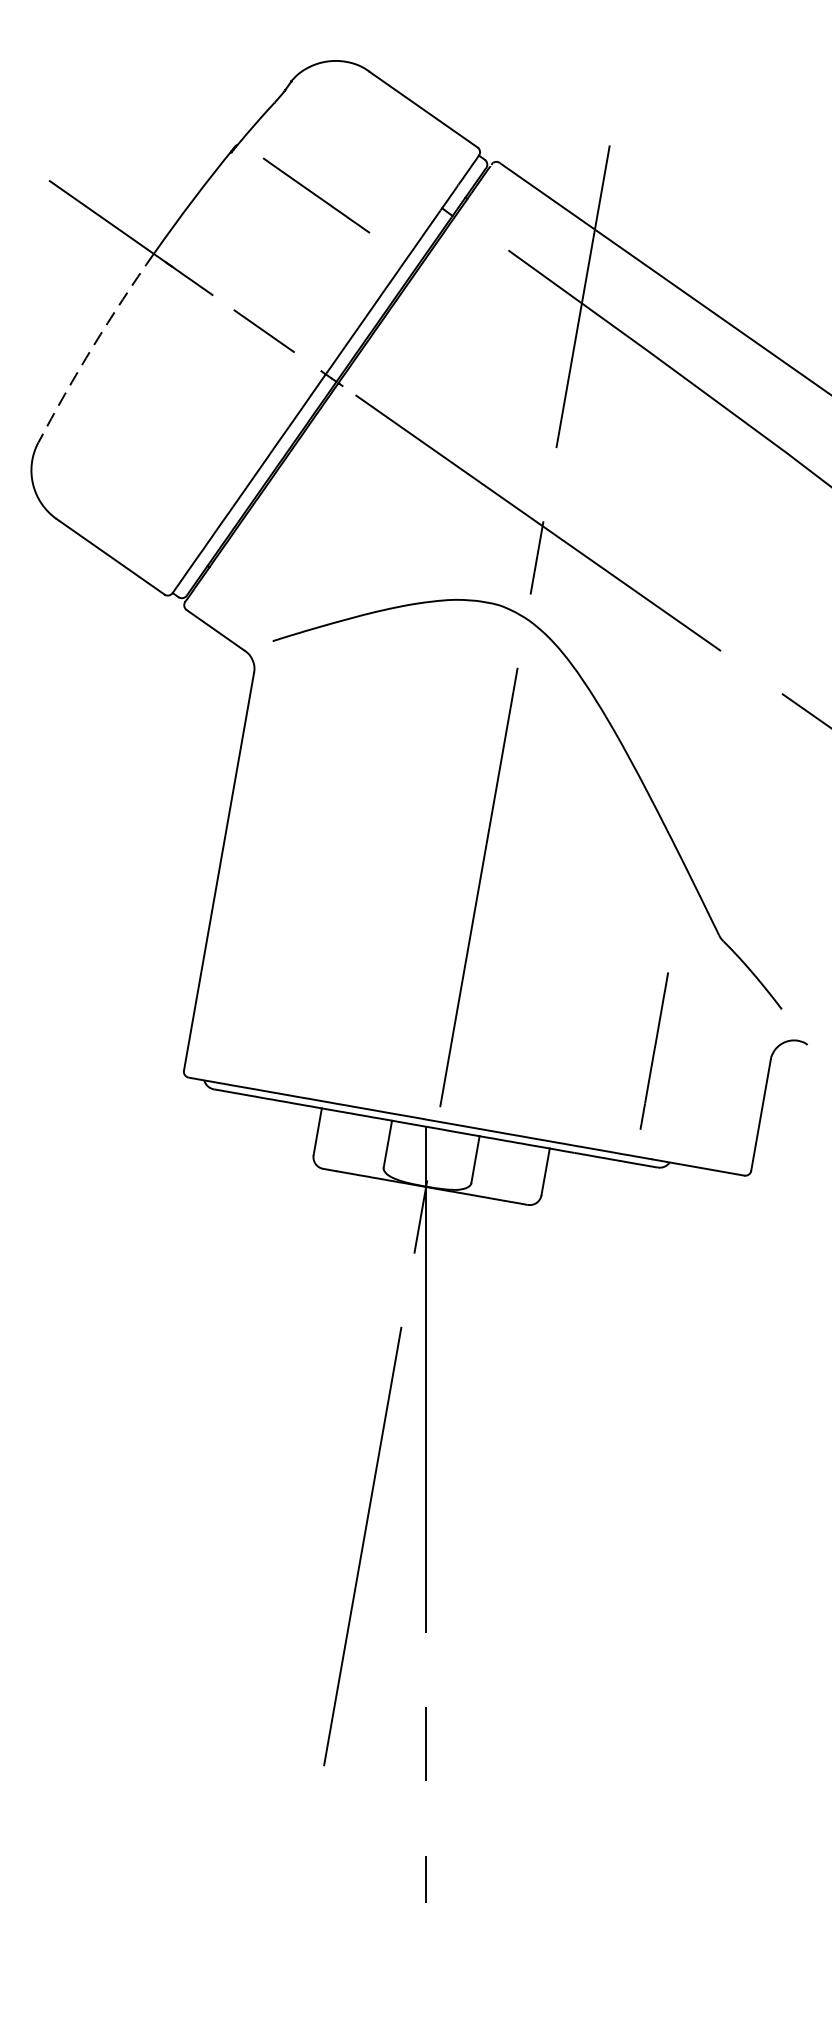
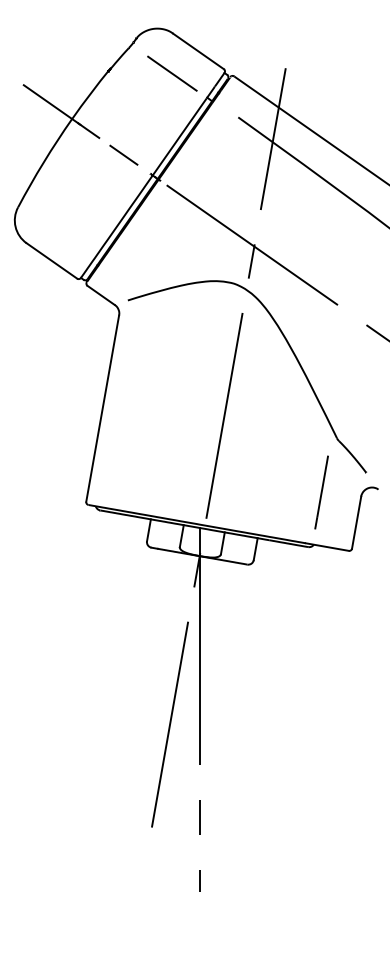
line: (316, 195) -> (172, 73), moved
arc: (92, 346) -> (43, 162), dashed -> solid
line: (653, 1051) -> (321, 492), moved

